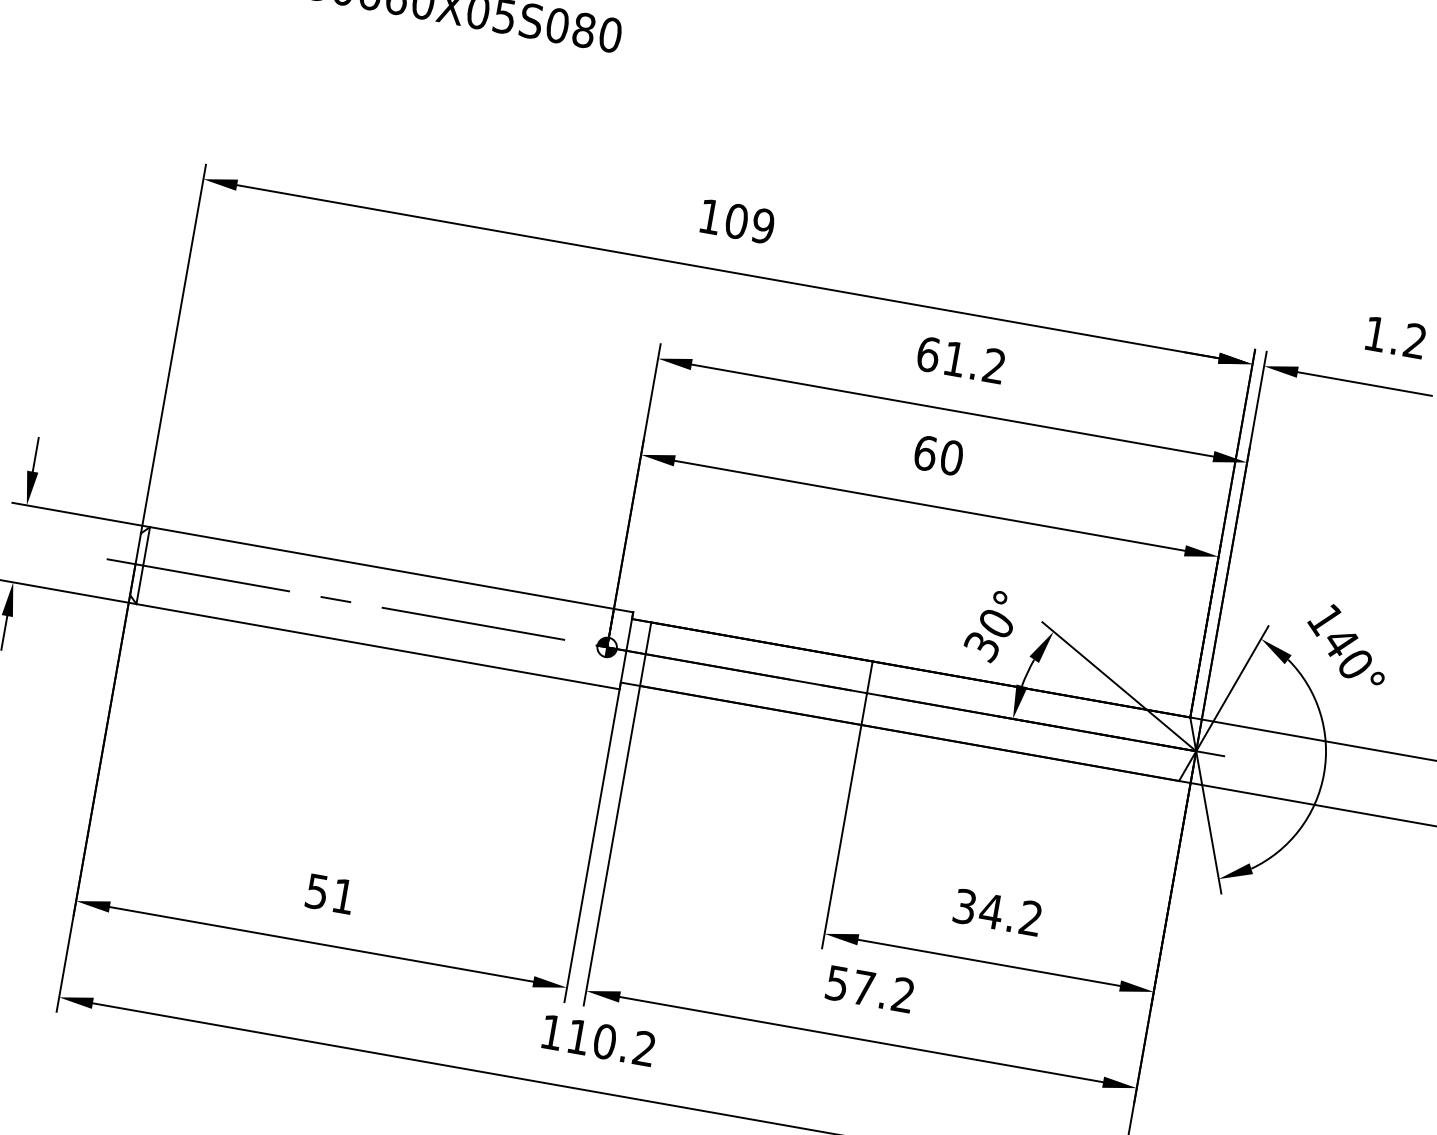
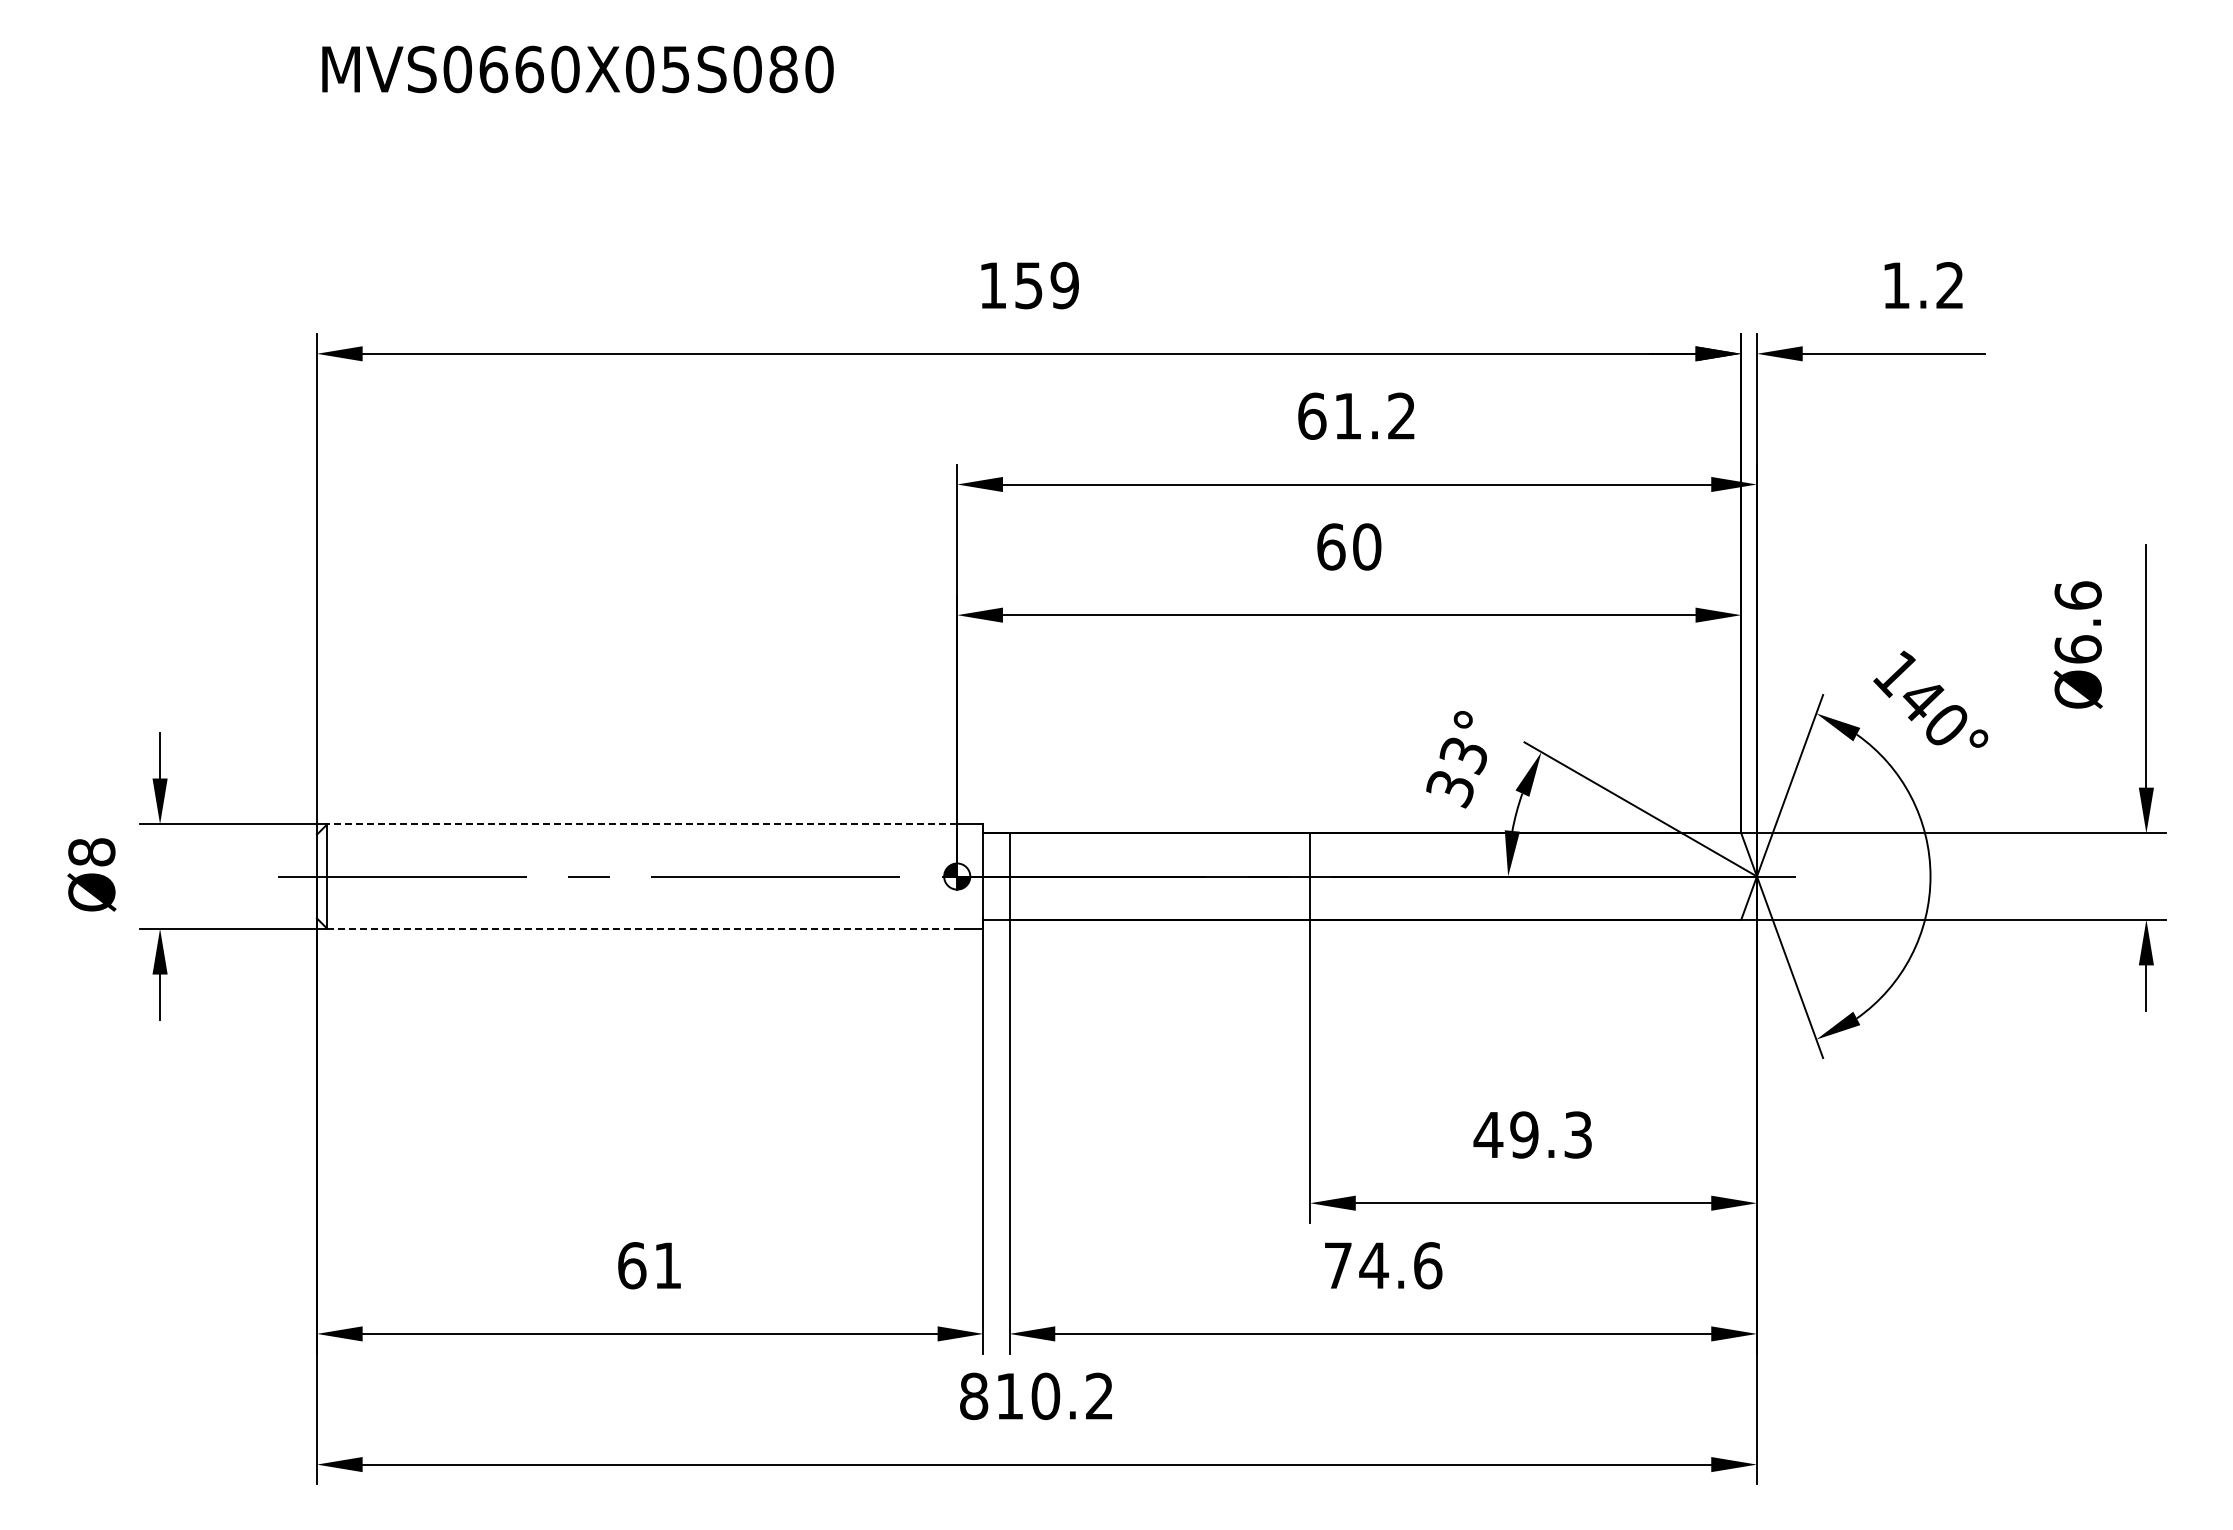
text: (737, 221) -> (1029, 285), 109 -> 159
line: (382, 568) -> (642, 824), solid -> dashed
text: (995, 624) -> (1463, 756), 30° -> 33°
line: (368, 644) -> (642, 928), solid -> dashed
text: (317, 891) -> (632, 1265), 51 -> 61
text: (997, 912) -> (1532, 1134), 34.2 -> 49.3
text: (870, 989) -> (1383, 1265), 57.2 -> 74.6
text: (552, 1032) -> (974, 1396), 110.2 -> 810.2

